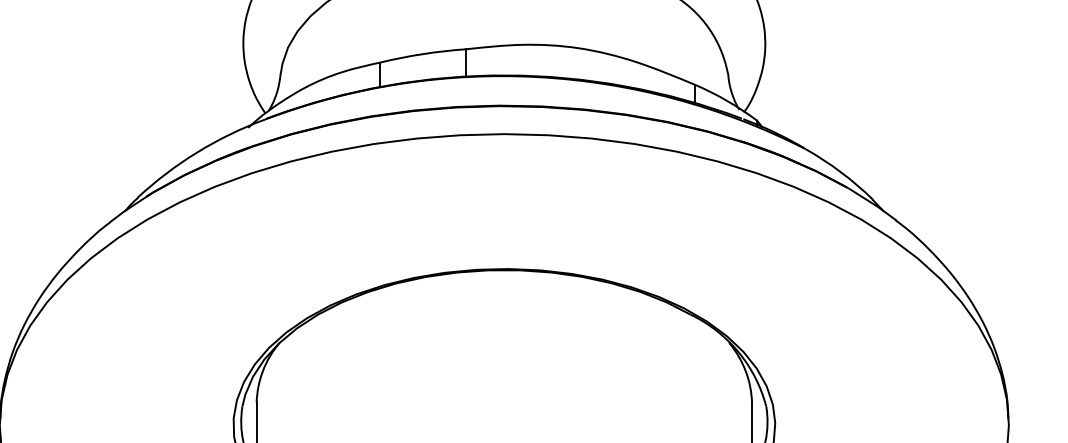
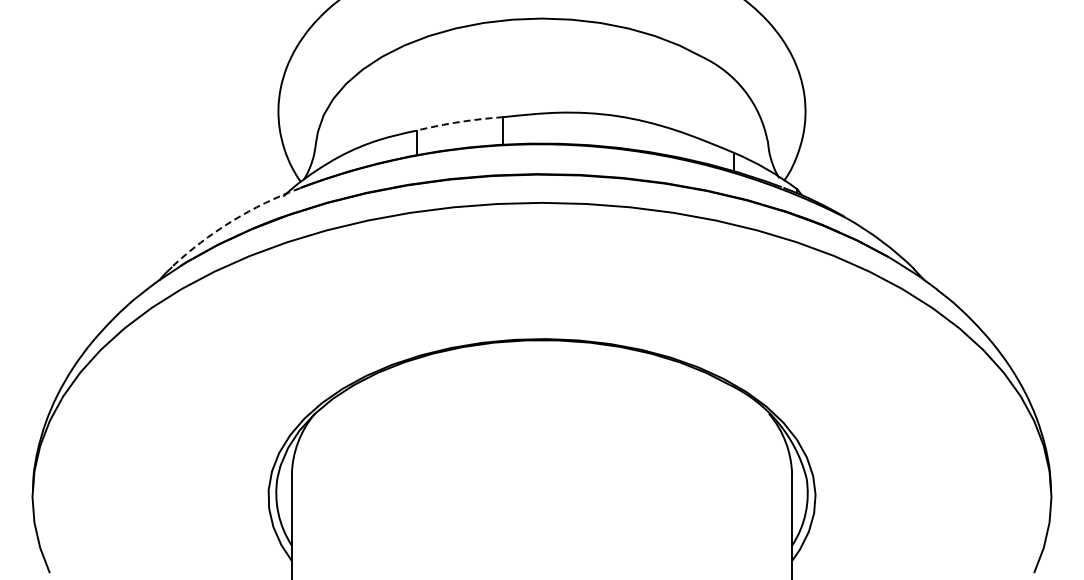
arc: (422, 54) -> (459, 122), solid -> dashed
arc: (196, 152) -> (231, 221), solid -> dashed

